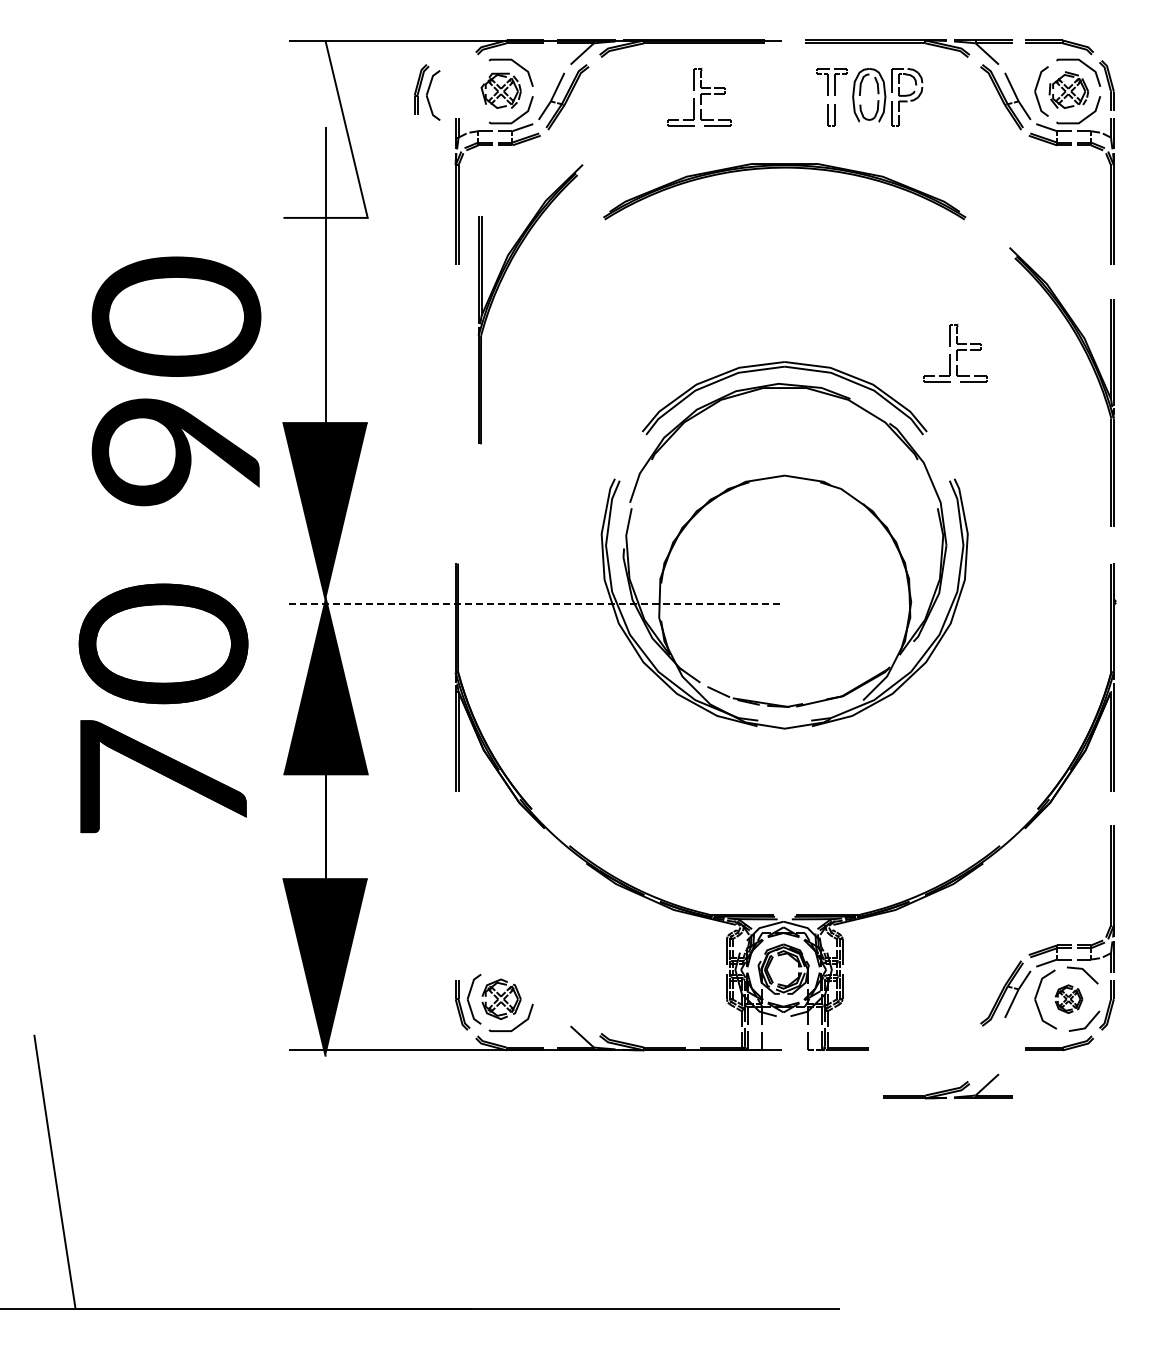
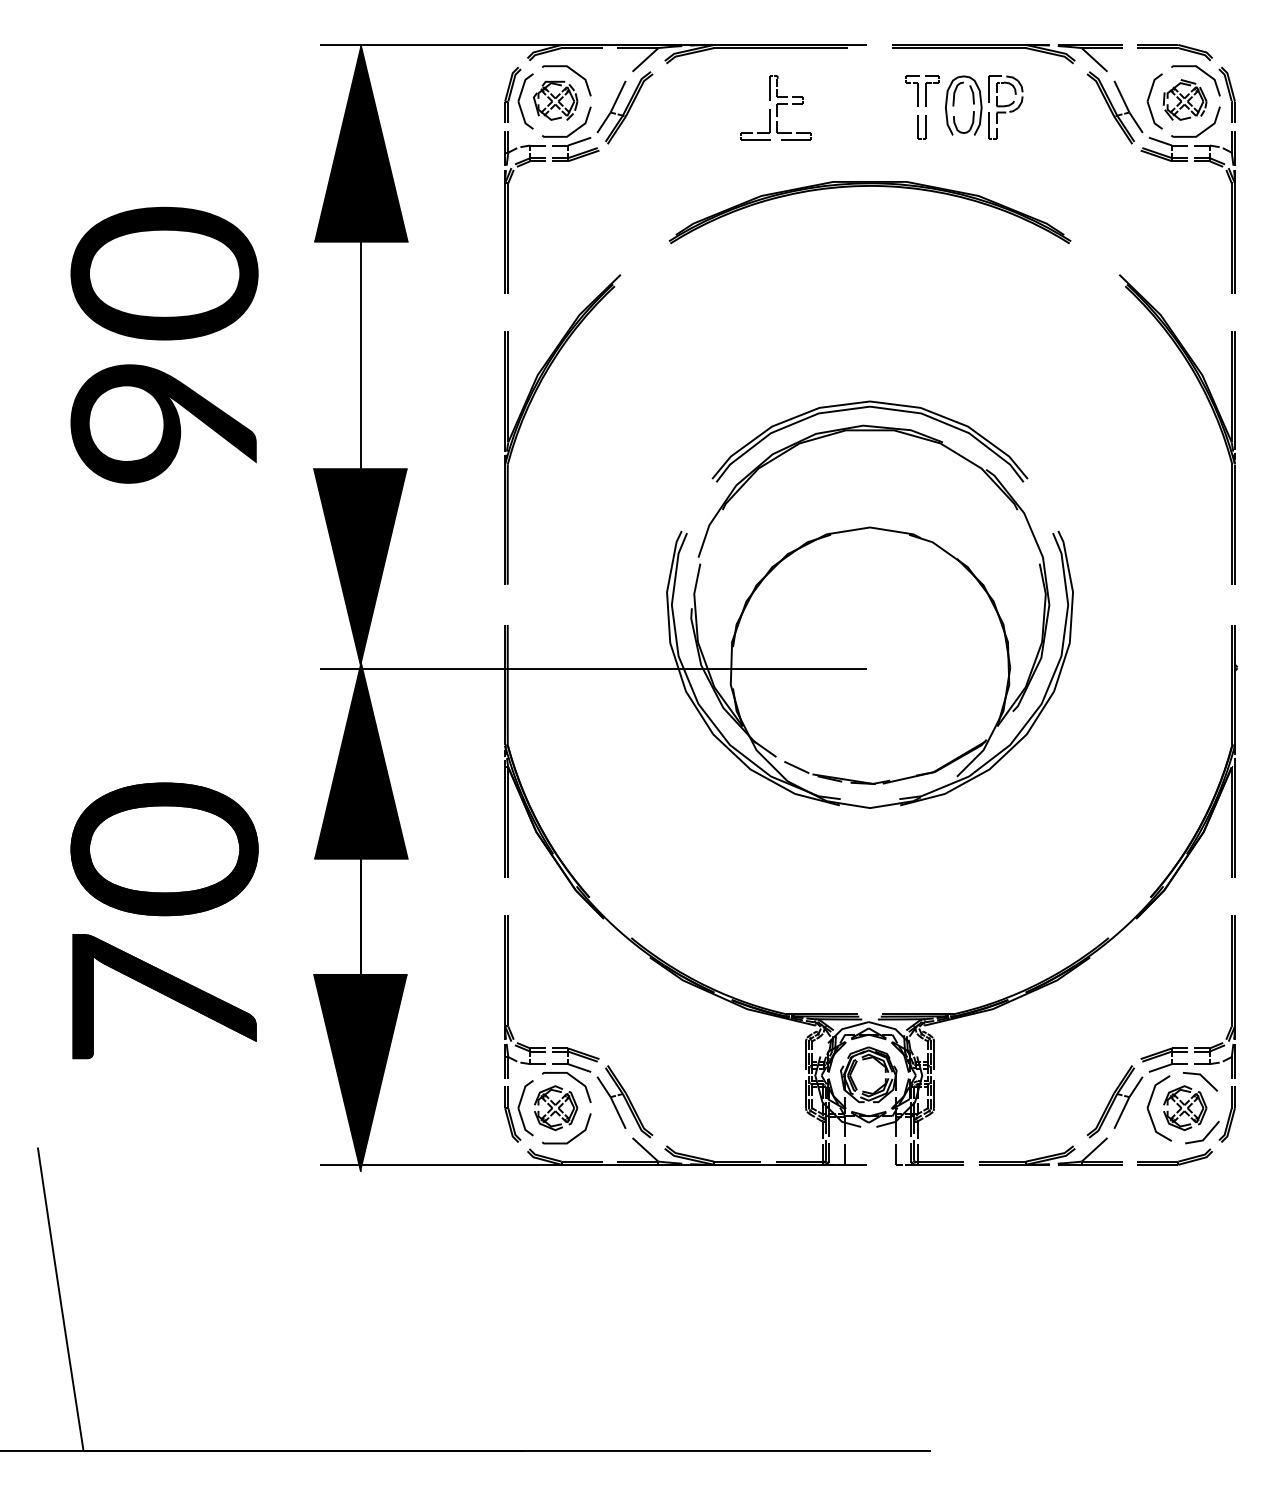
part: (427, 92) -> (519, 98), moved
fill: (325, 128) -> (360, 142), added
part: (498, 289) -> (527, 413), moved
part: (955, 353) -> (1059, 392), removed
text: (176, 381) -> (164, 345), moved
line: (535, 603) -> (593, 669), dashed -> solid
text: (163, 708) -> (164, 920), moved
part: (513, 944) -> (569, 1047), added
part: (1068, 998) -> (1184, 1107), size x1.43
part: (947, 1086) -> (1050, 1151), moved

